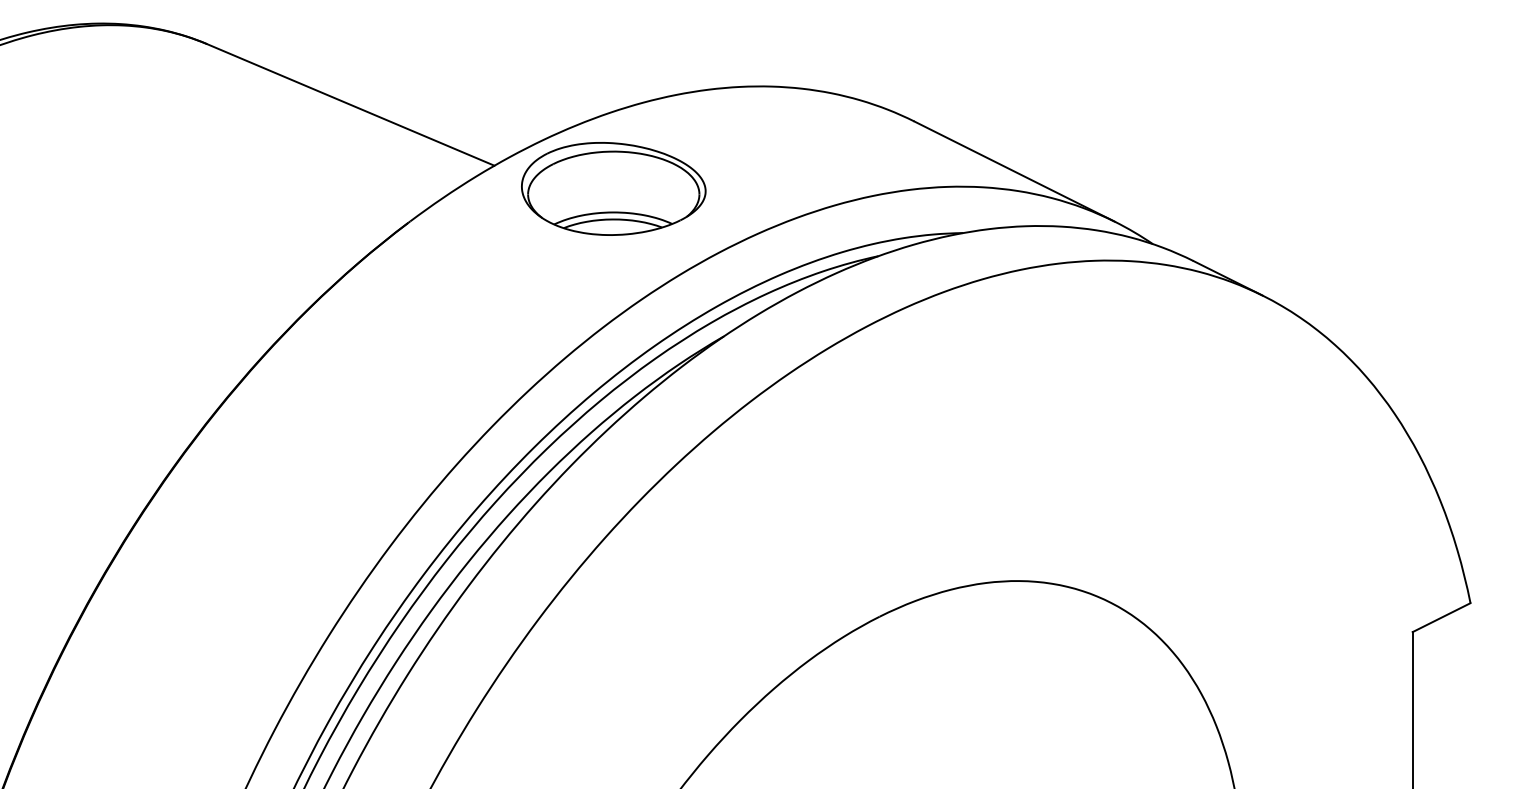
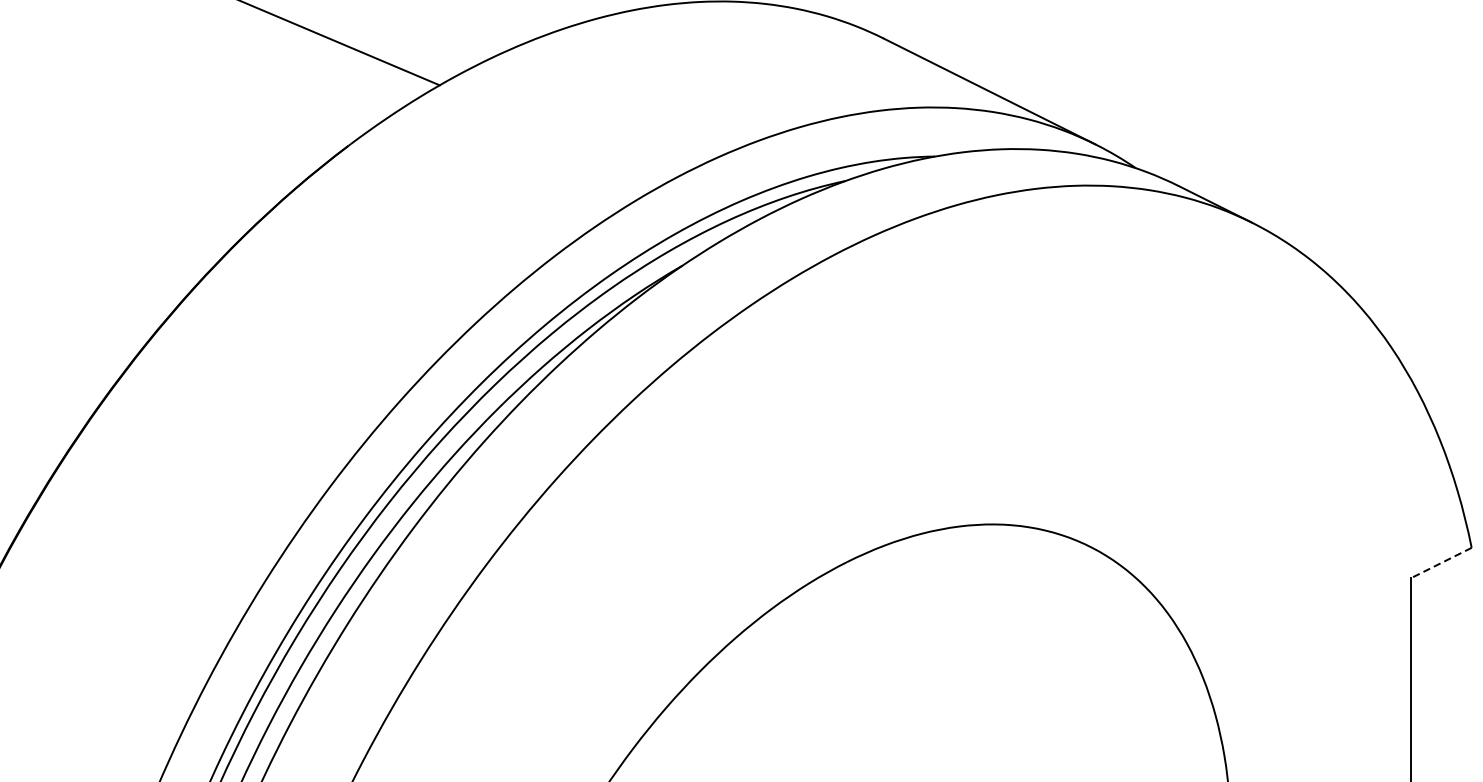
part: (613, 188) -> (565, 109), removed
line: (1441, 617) -> (1441, 562), solid -> dashed

